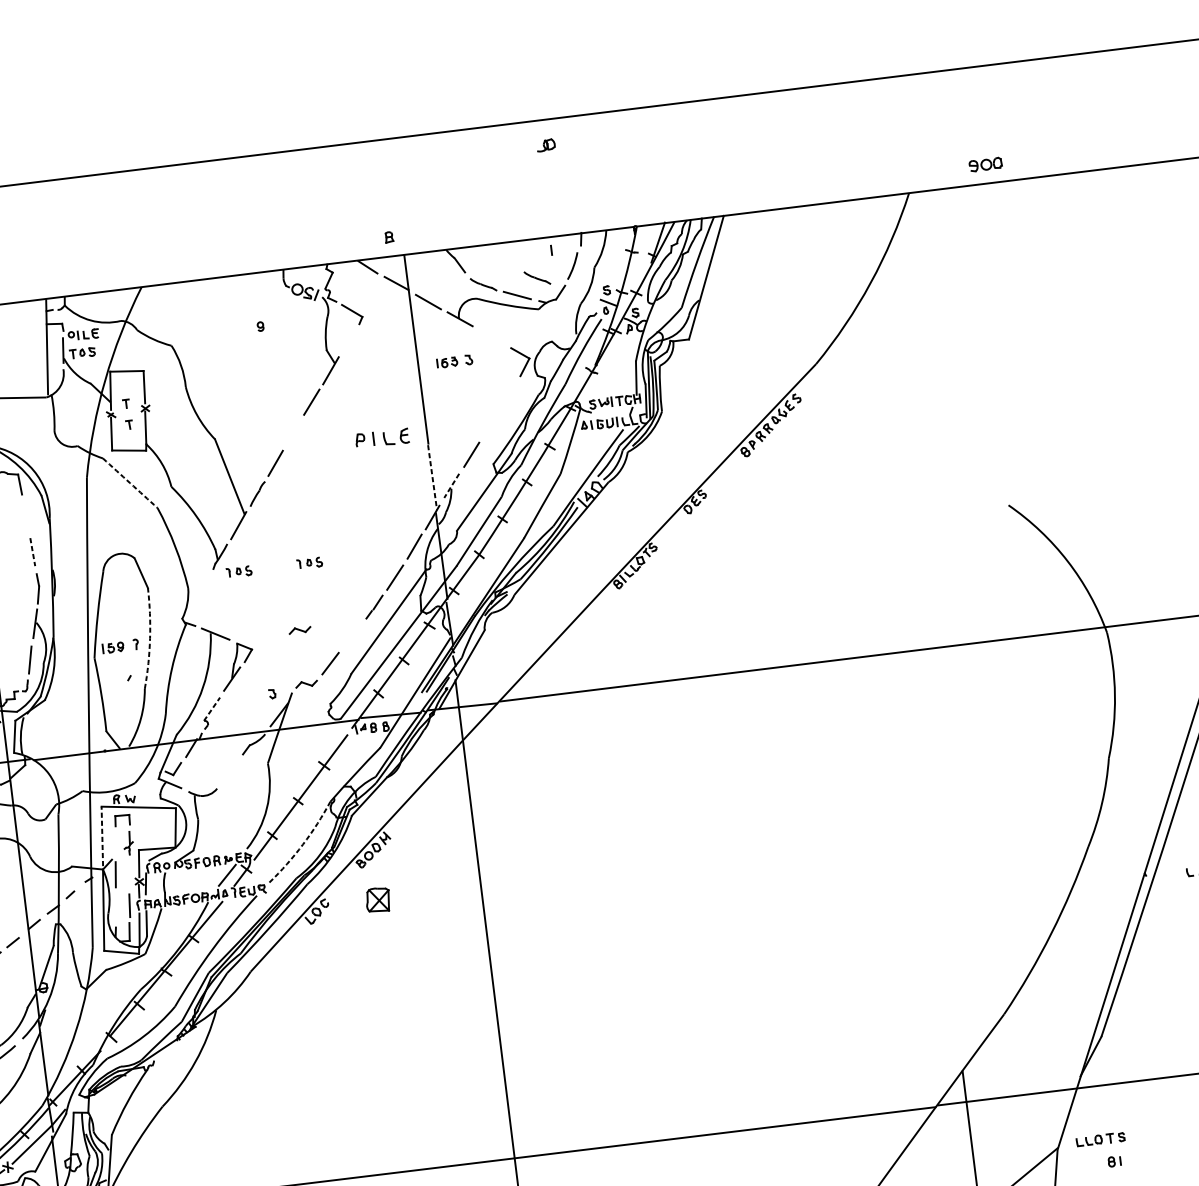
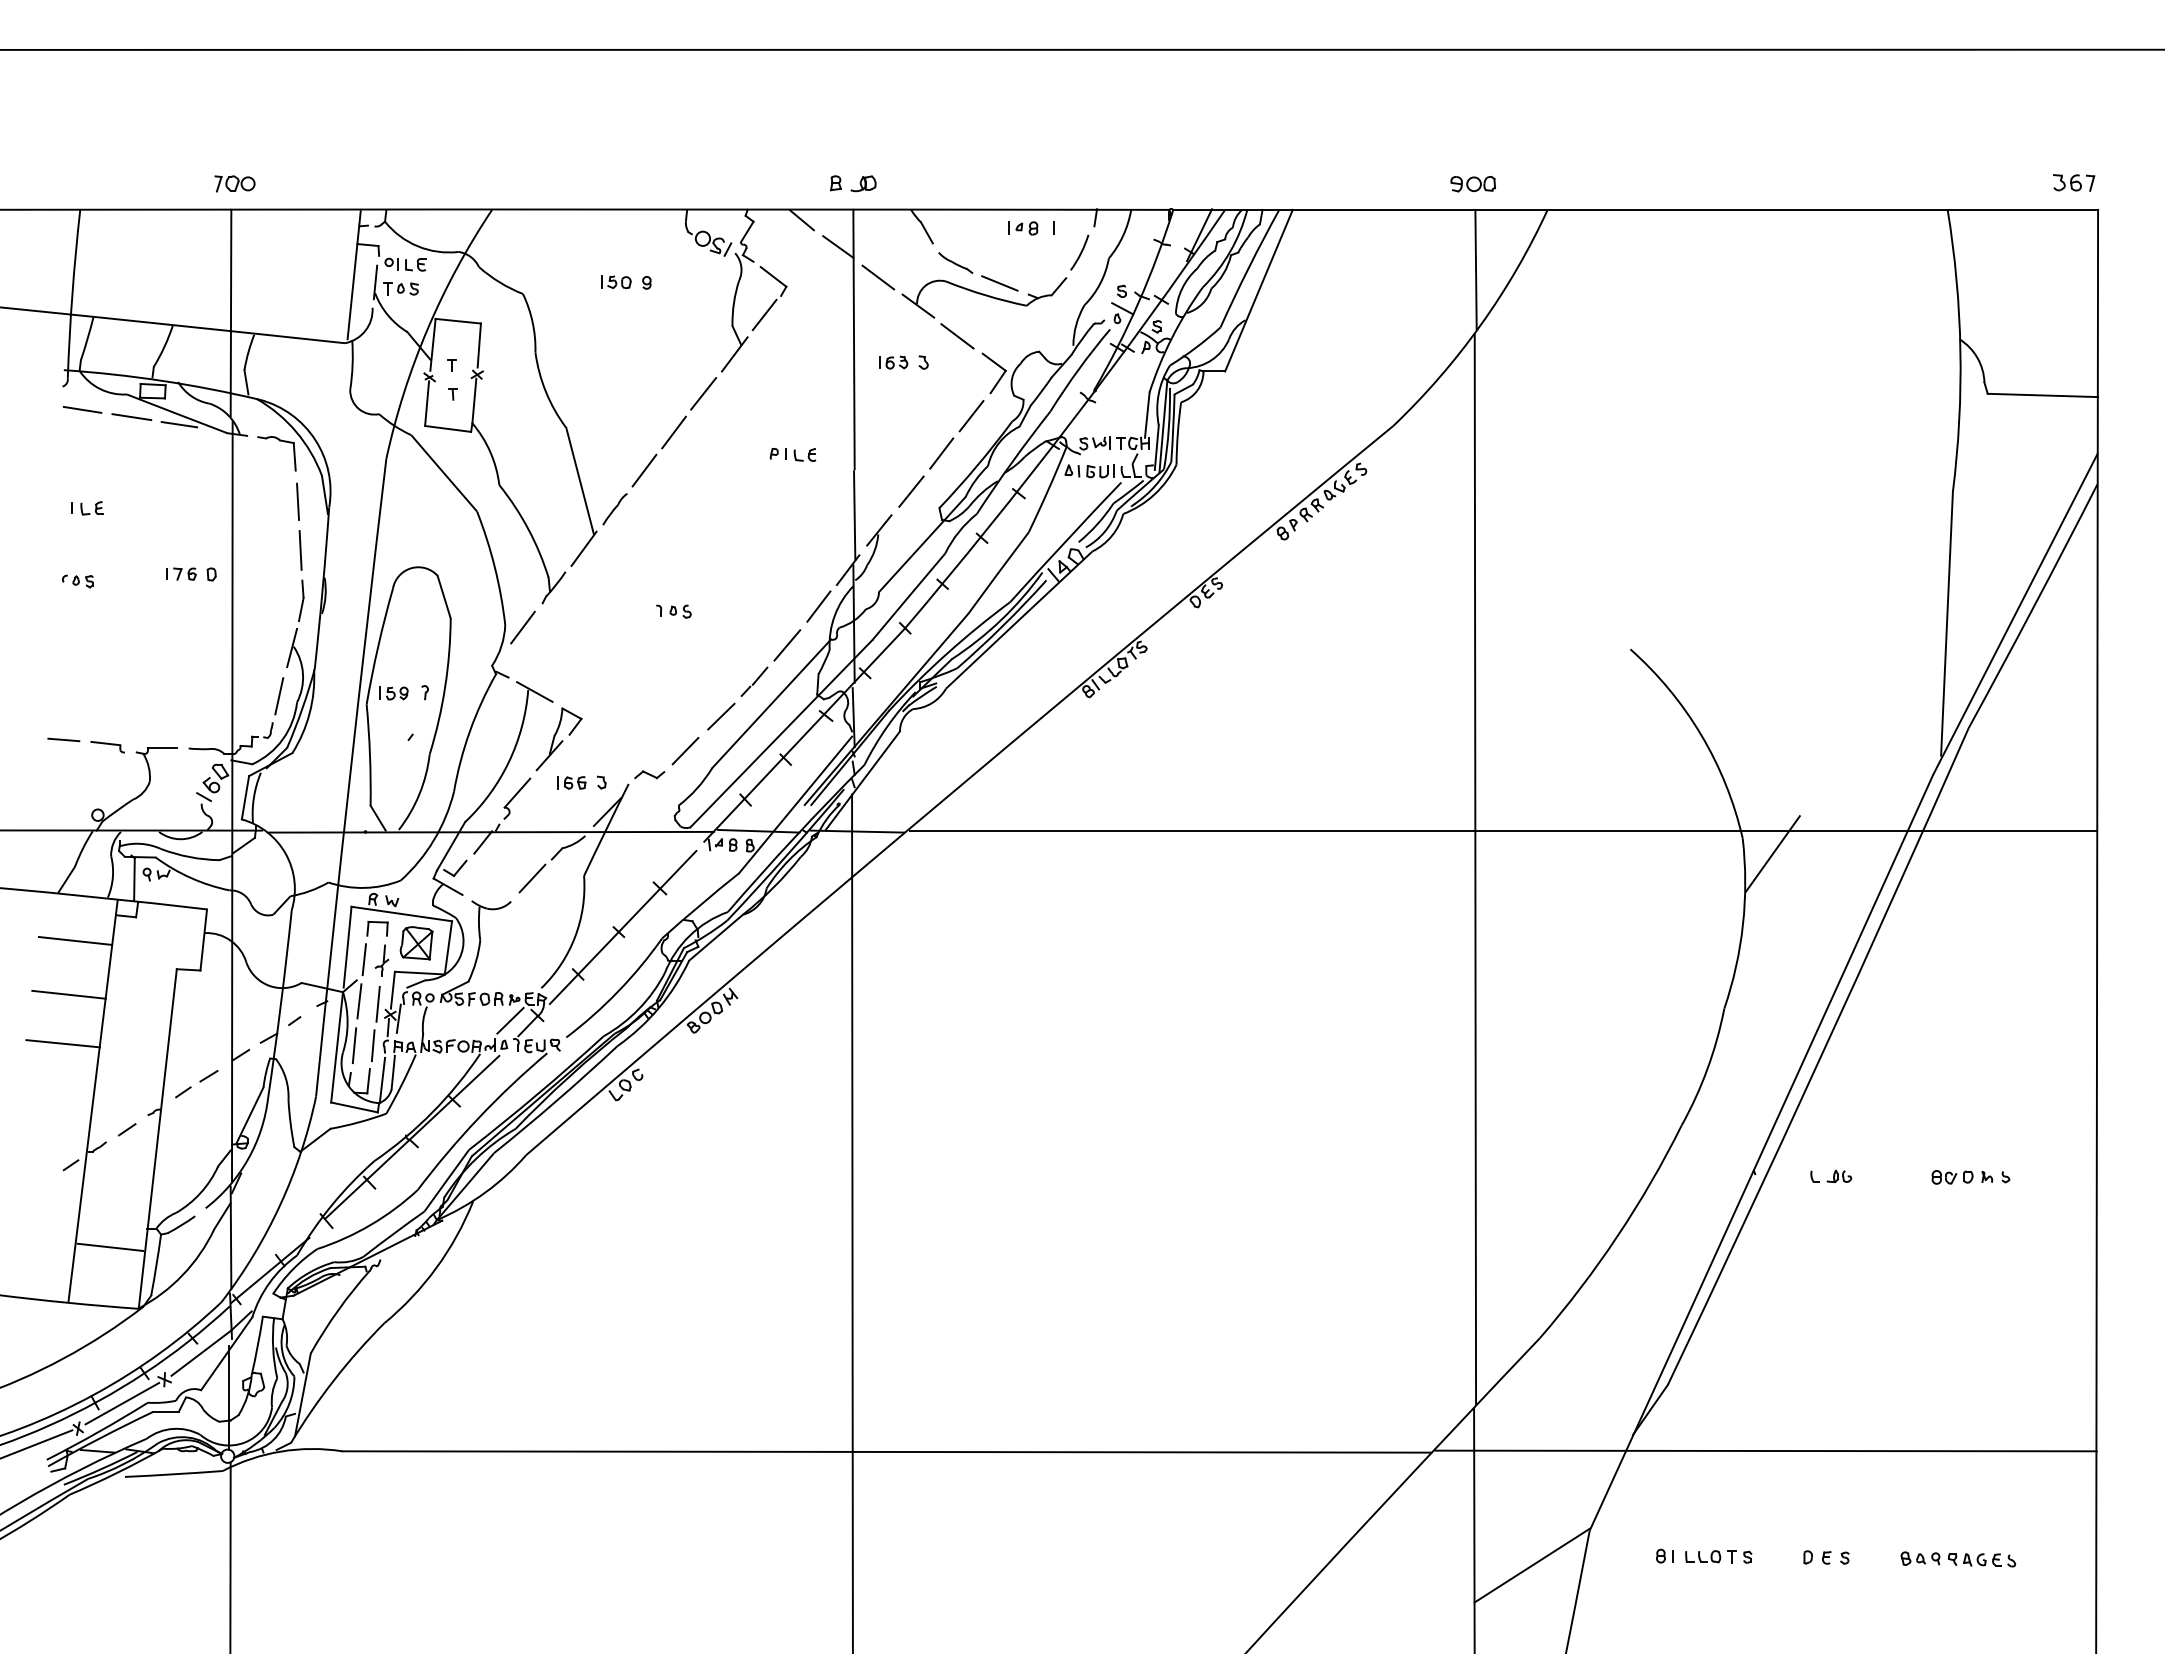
part: (545, 145) -> (863, 183), moved
part: (985, 165) -> (1472, 184), moved
line: (861, 242) -> (1475, 269), added
part: (529, 253) -> (1023, 228), added
part: (537, 277) -> (1029, 262), removed
part: (238, 329) -> (616, 282), added
line: (491, 337) -> (957, 336), added
line: (348, 339) -> (764, 314), added
line: (508, 394) -> (971, 416), added
line: (490, 424) -> (941, 453), added
line: (293, 433) -> (673, 432), added
part: (381, 438) -> (792, 454), size x0.62
line: (432, 477) -> (854, 516), dashed -> solid
arc: (130, 483) -> (444, 473), dashed -> solid
line: (451, 485) -> (879, 530), dashed -> solid
line: (26, 516) -> (298, 501), added
line: (32, 552) -> (300, 550), dashed -> solid
part: (238, 571) -> (576, 611), removed
line: (200, 588) -> (522, 627), added
part: (299, 630) -> (649, 700), removed
line: (353, 635) -> (721, 716), added
arc: (150, 638) -> (445, 687), dashed -> solid
line: (1130, 641) -> (1772, 853), added
line: (915, 679) -> (1475, 869), added
part: (250, 696) -> (571, 782), added
line: (212, 708) -> (517, 792), dashed -> solid
line: (230, 769) -> (532, 878), added
line: (102, 836) -> (347, 947), dashed -> solid
line: (115, 843) -> (364, 959), added
arc: (303, 844) -> (618, 991), dashed -> solid
line: (129, 874) -> (377, 1003), added
part: (378, 900) -> (416, 943), moved
line: (116, 907) -> (354, 1045), added
part: (1100, 1139) -> (1718, 1556), moved

